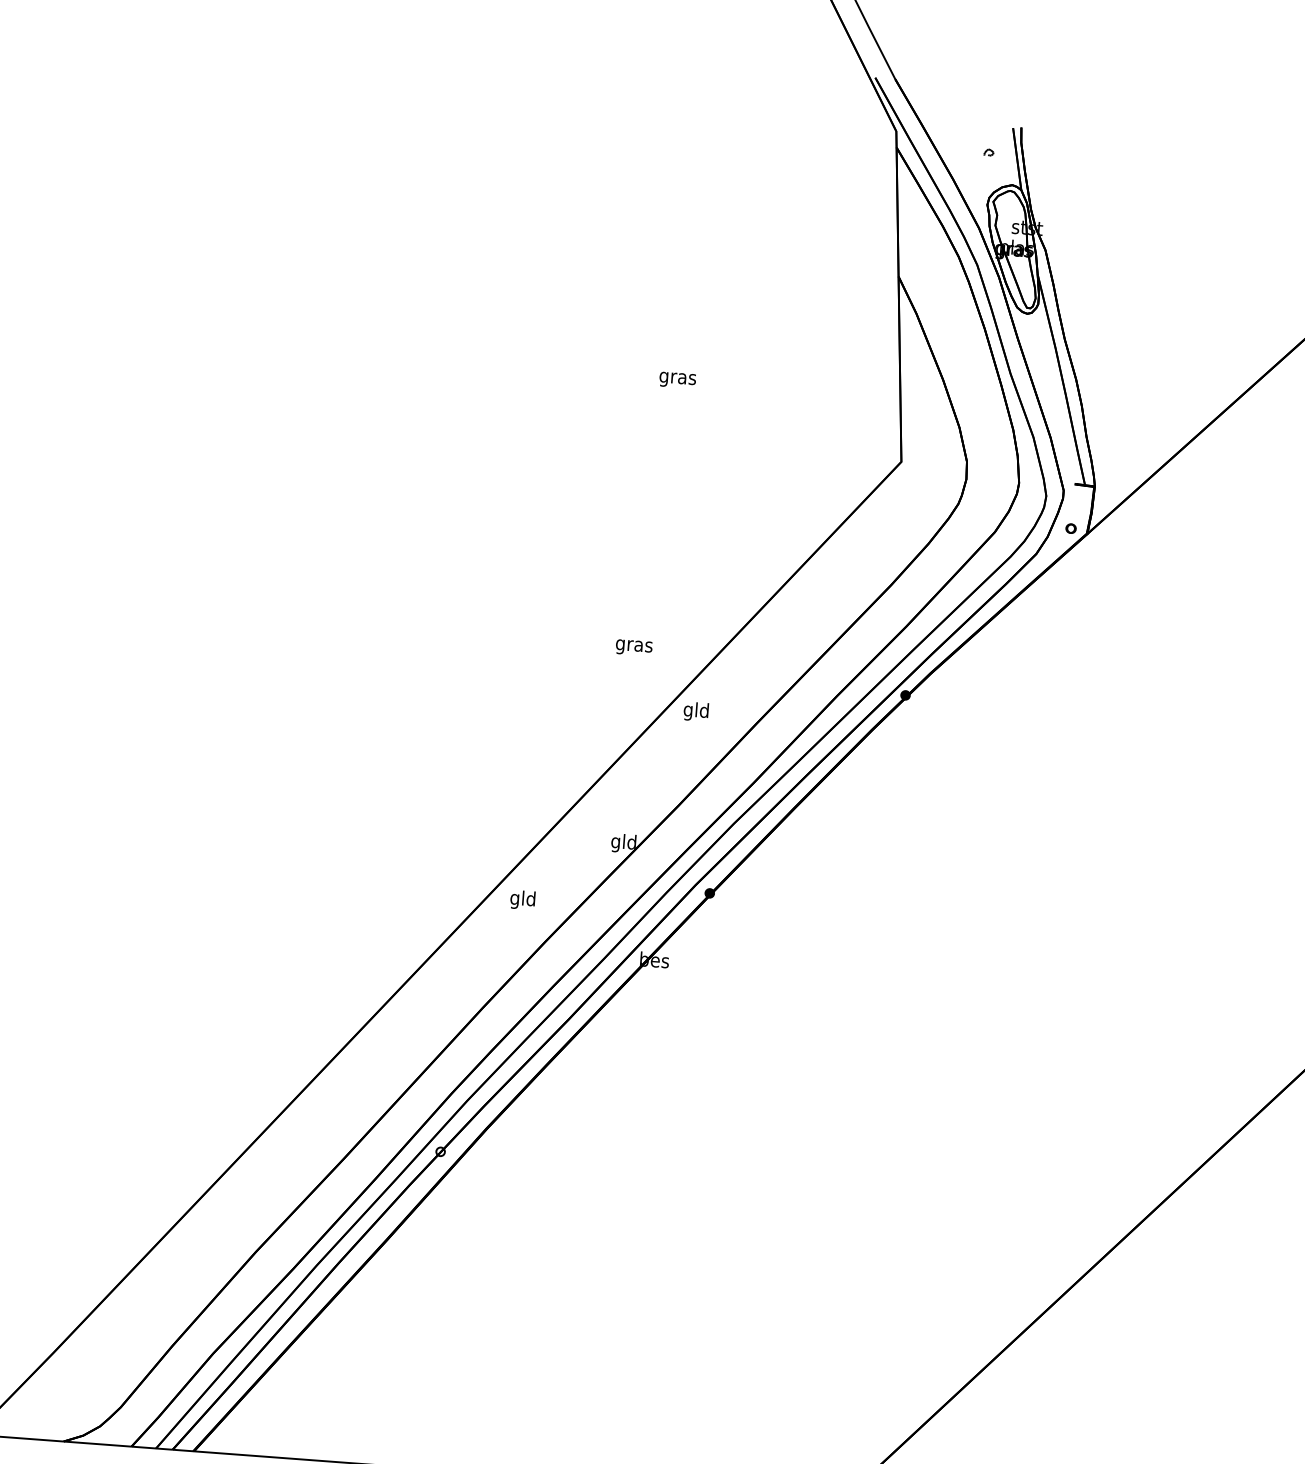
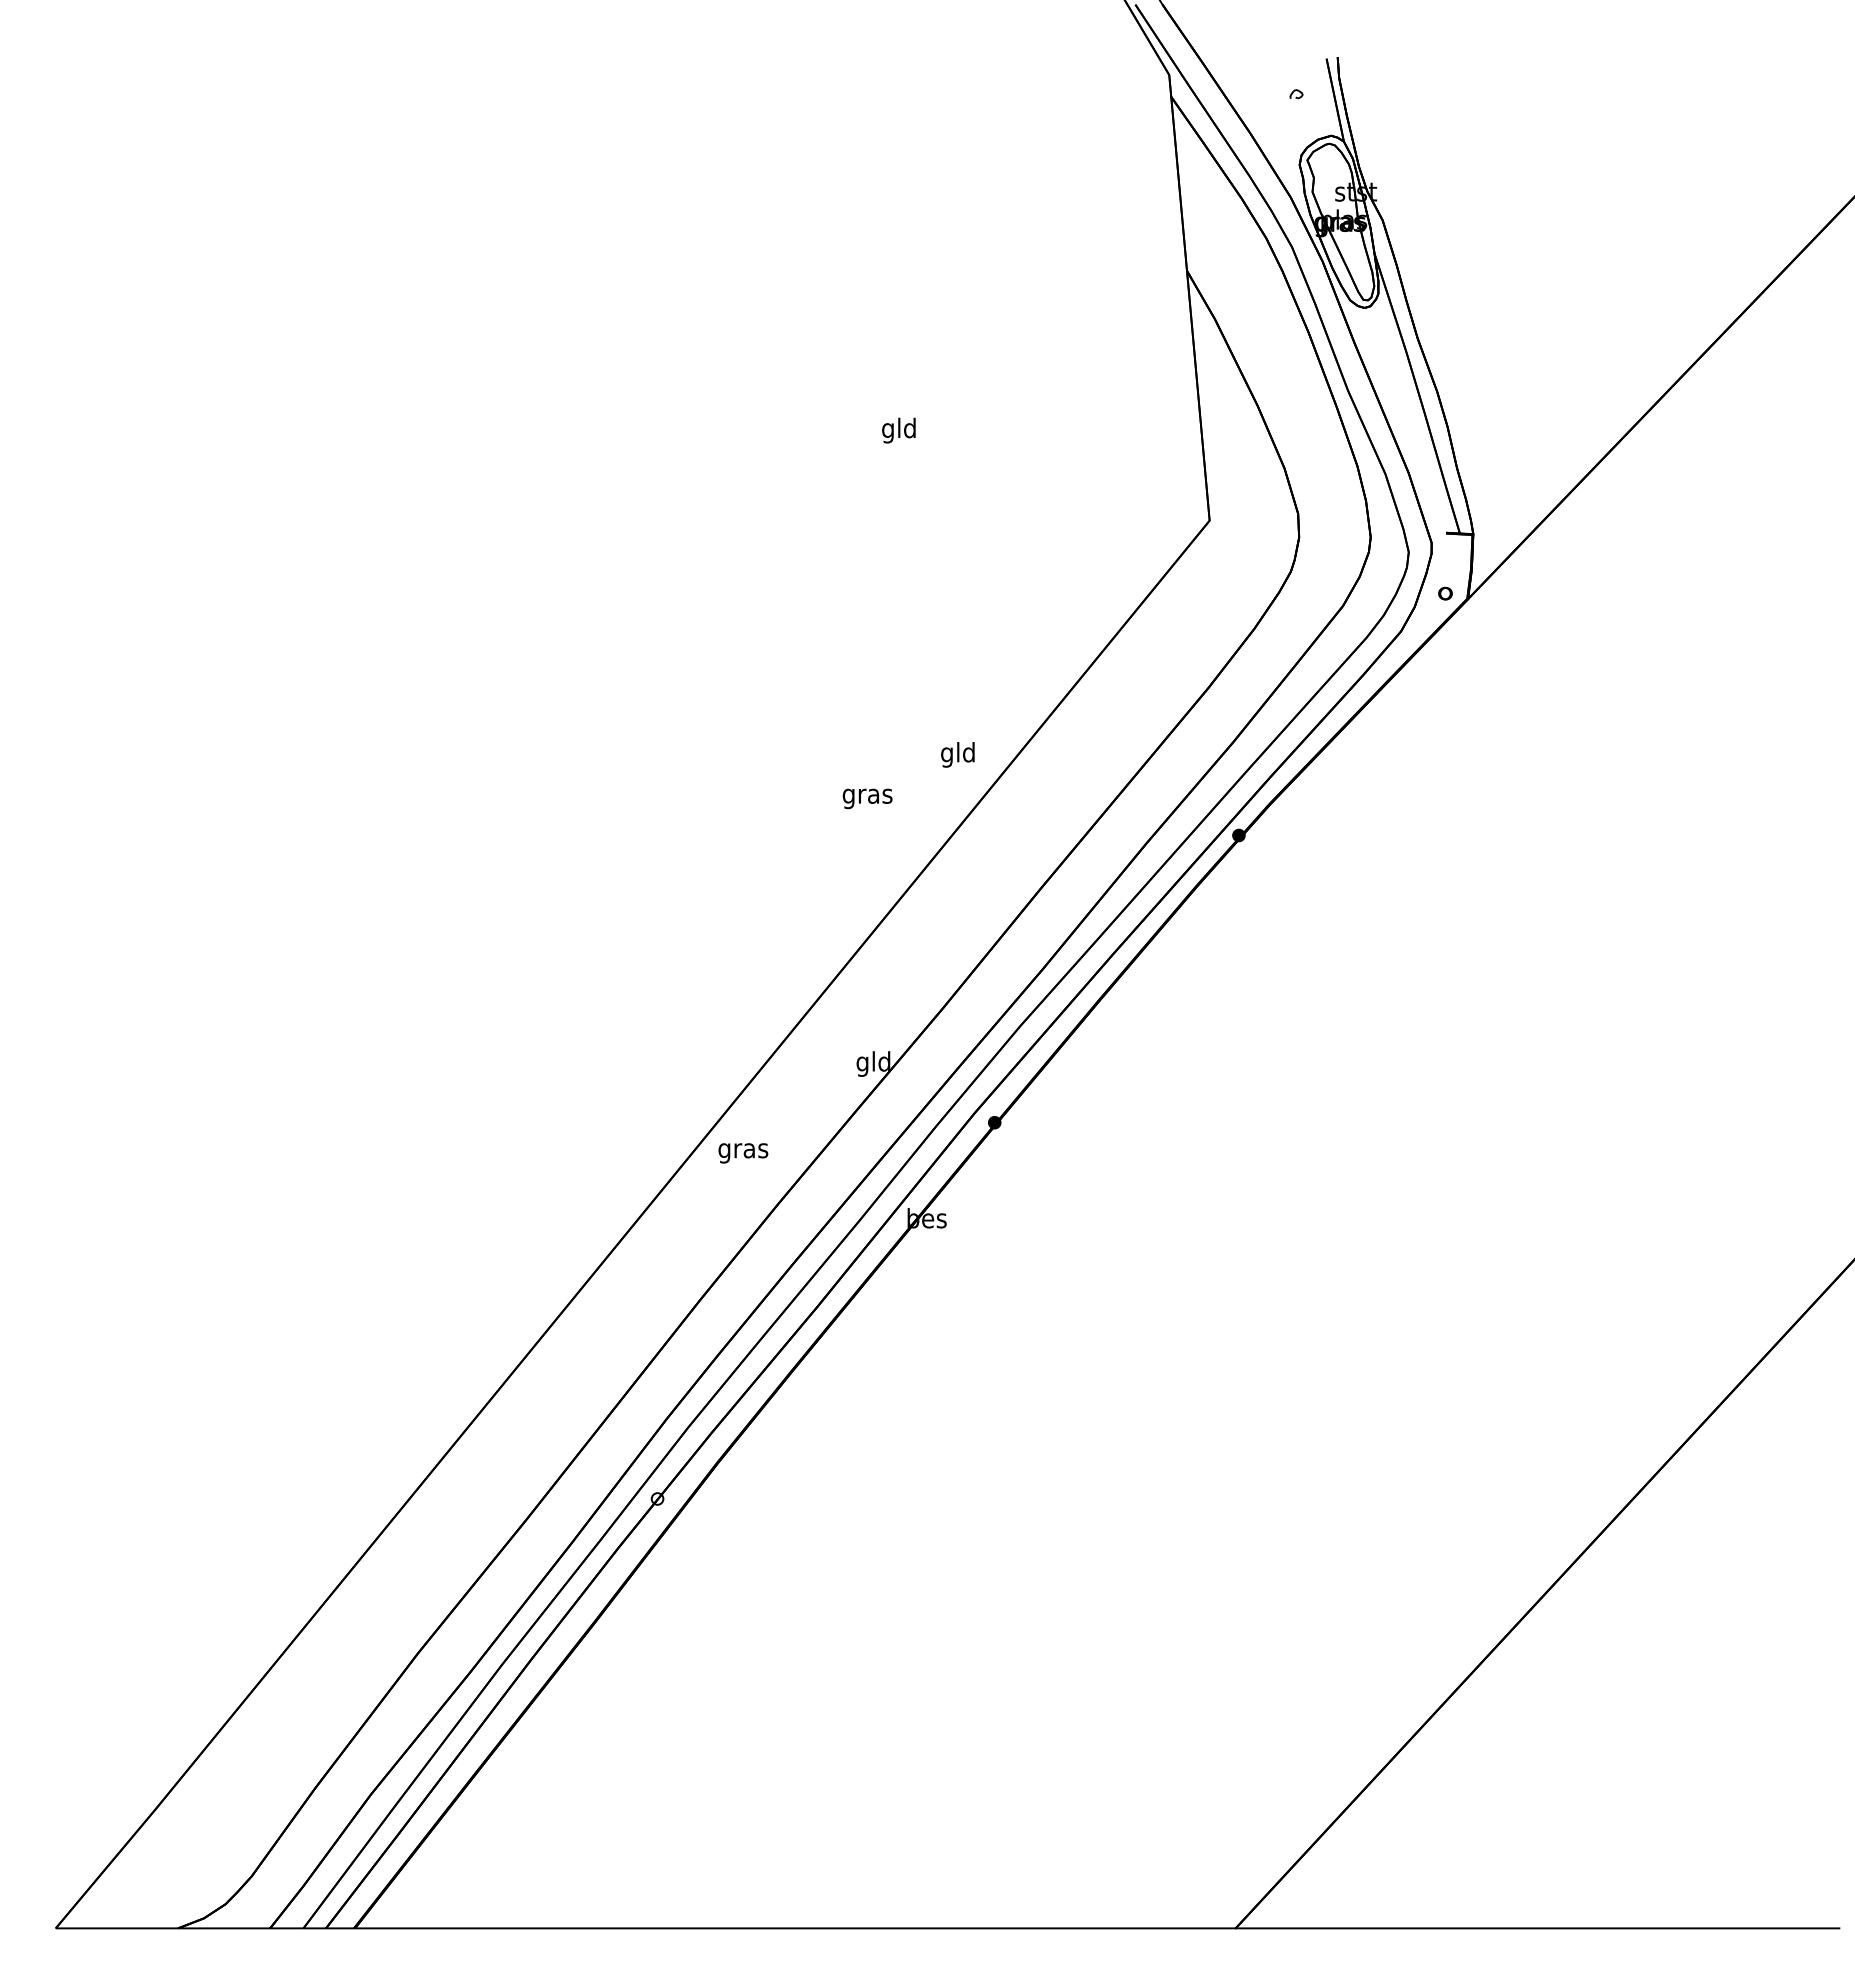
text: (677, 378) -> (899, 430), gras -> gld
text: (695, 711) -> (957, 754), moved
text: (523, 899) -> (743, 1150), gld -> gras

